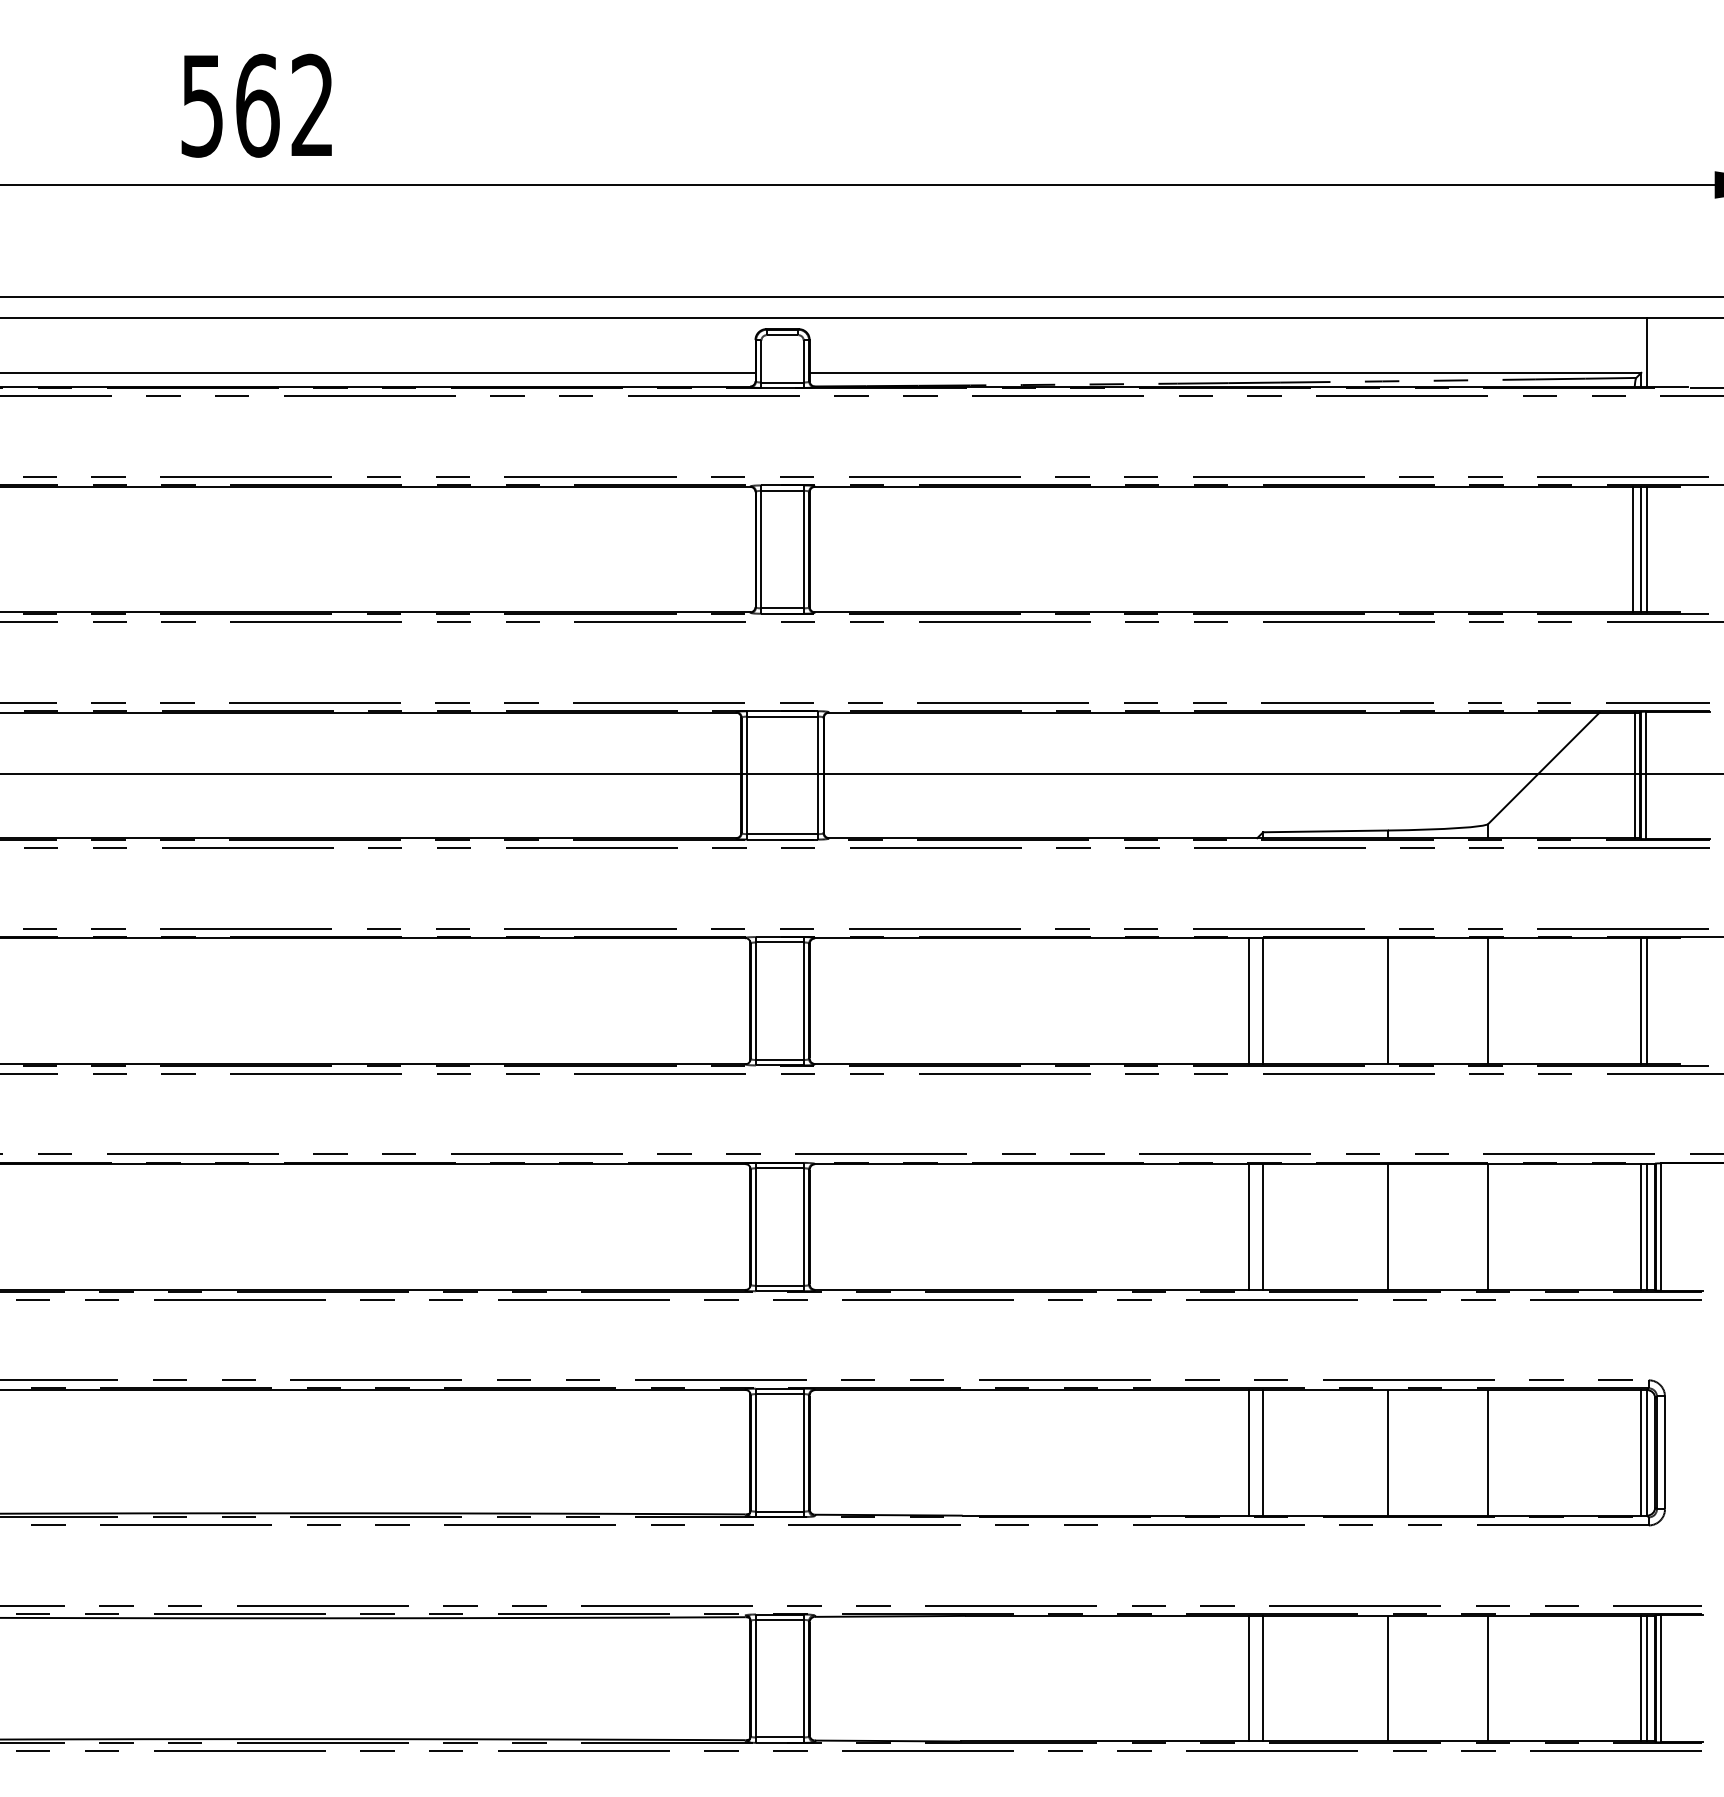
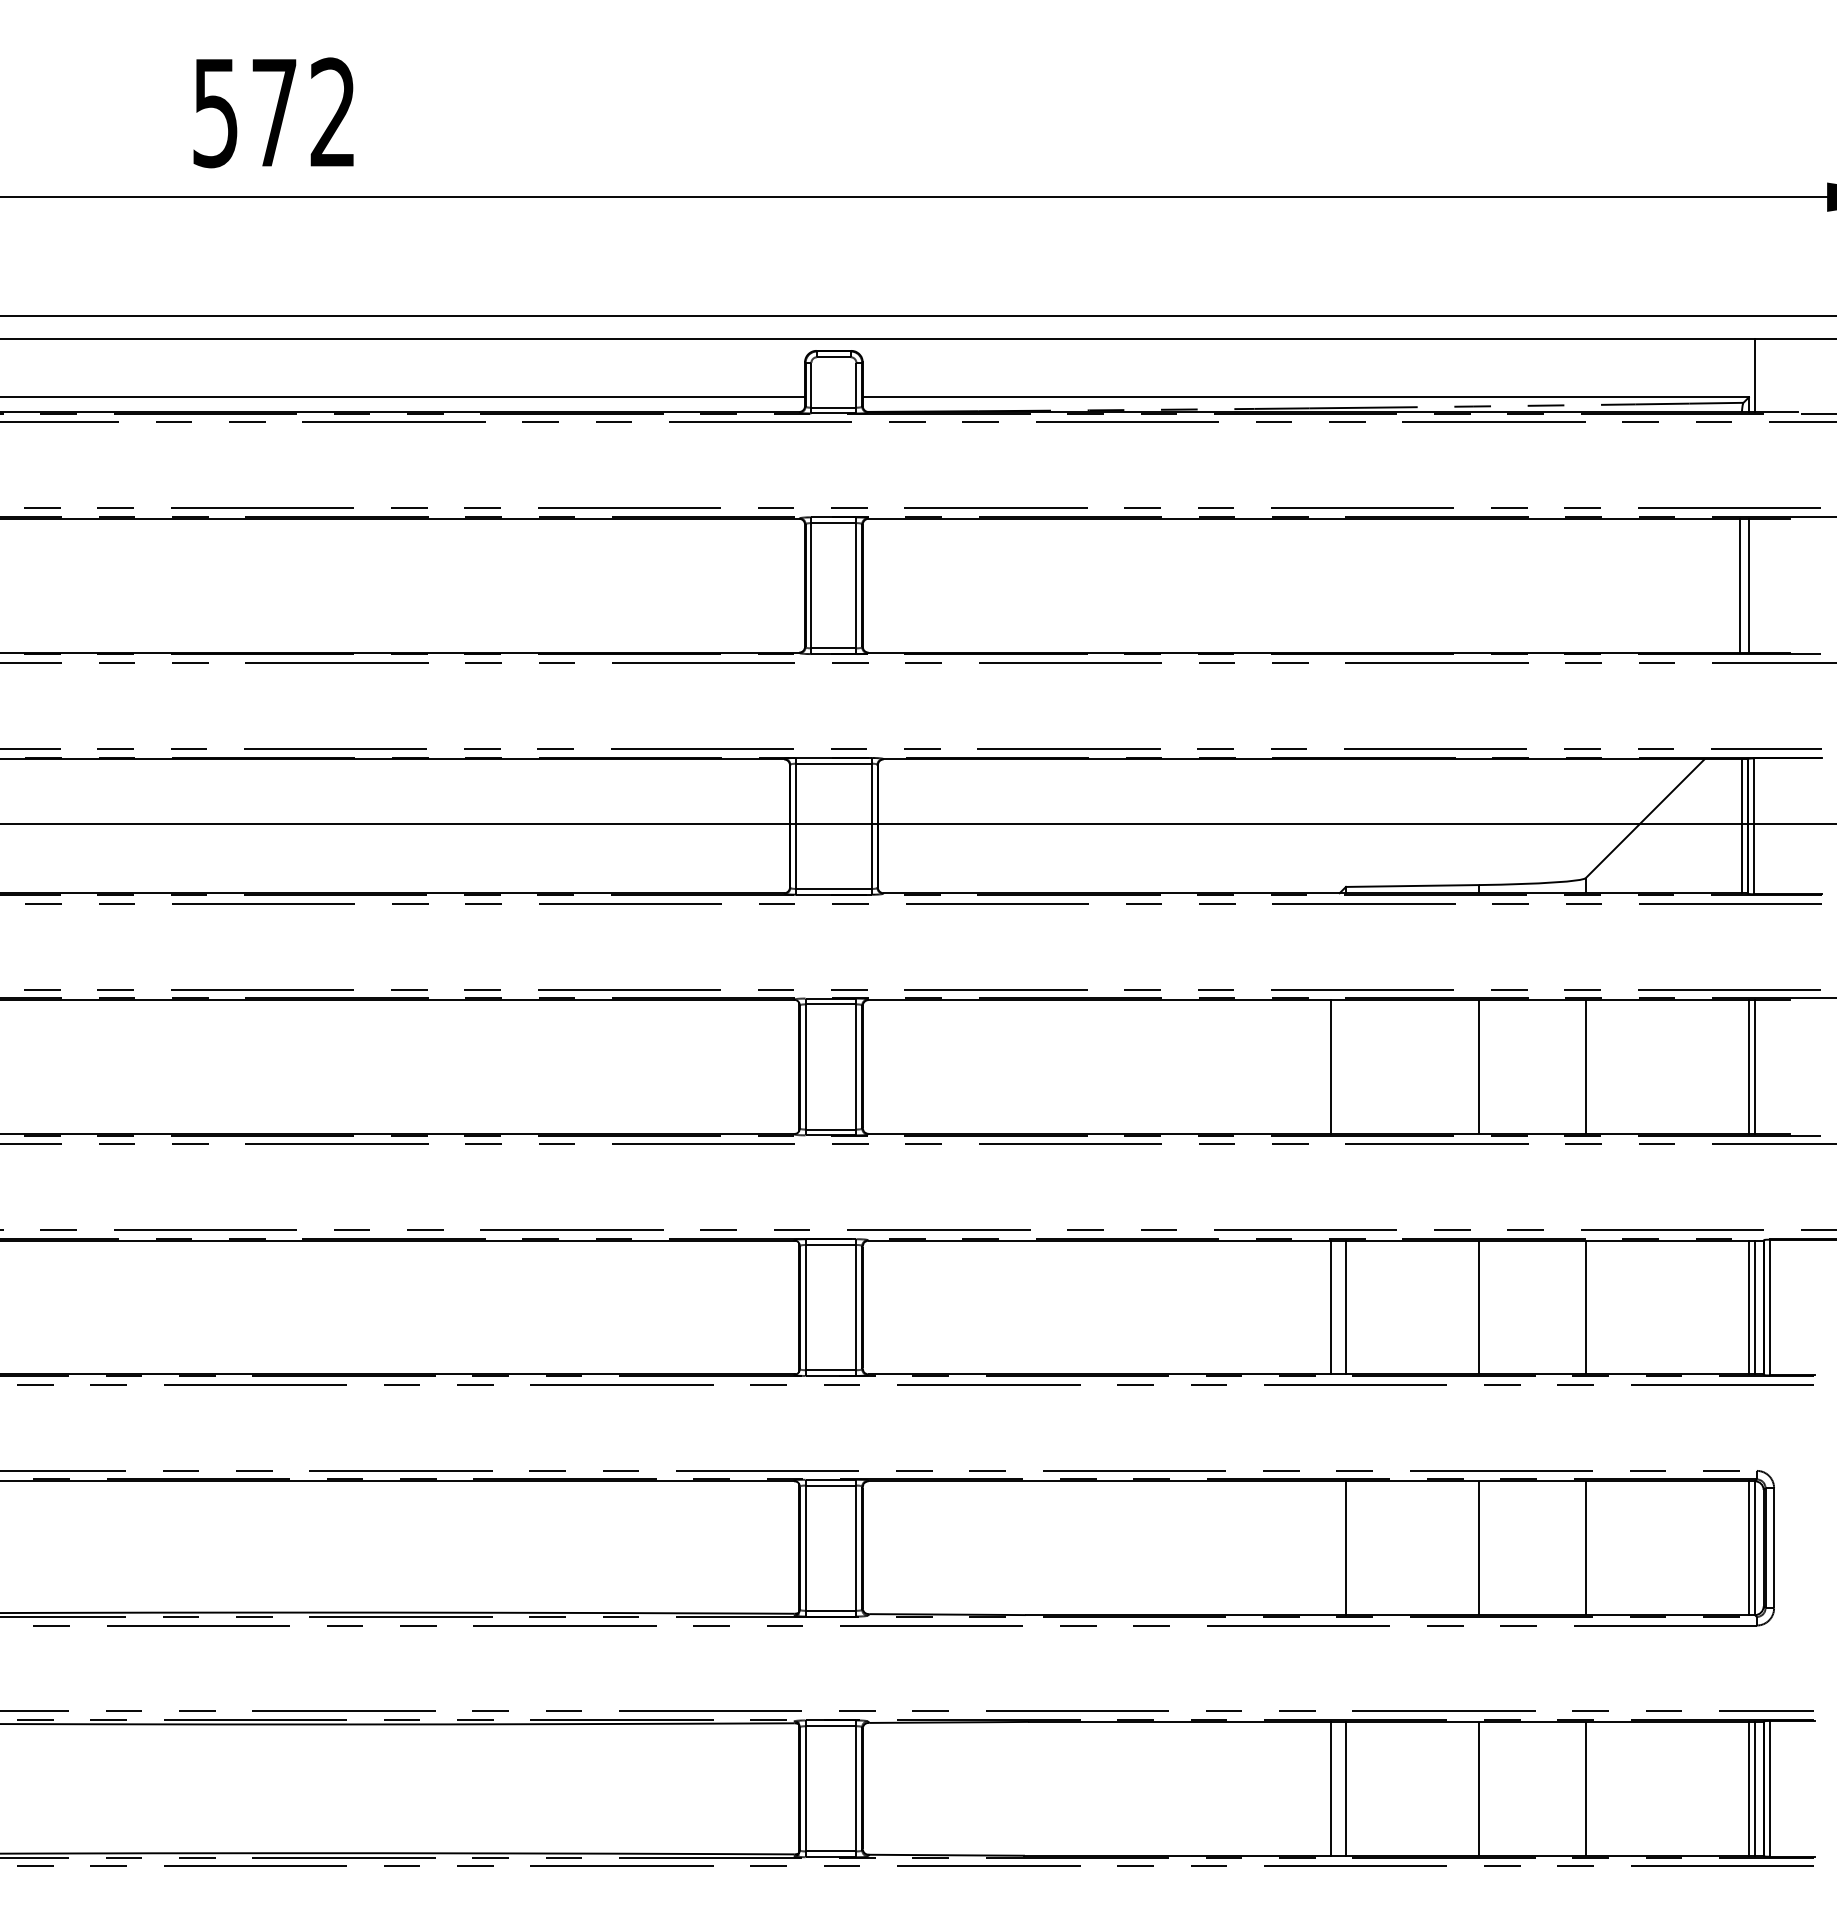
text: (257, 105) -> (274, 112), 562 -> 572
line: (1646, 549) -> (1754, 585), removed
line: (1263, 1000) -> (1346, 1066), removed
line: (1248, 1453) -> (1330, 1548), removed

